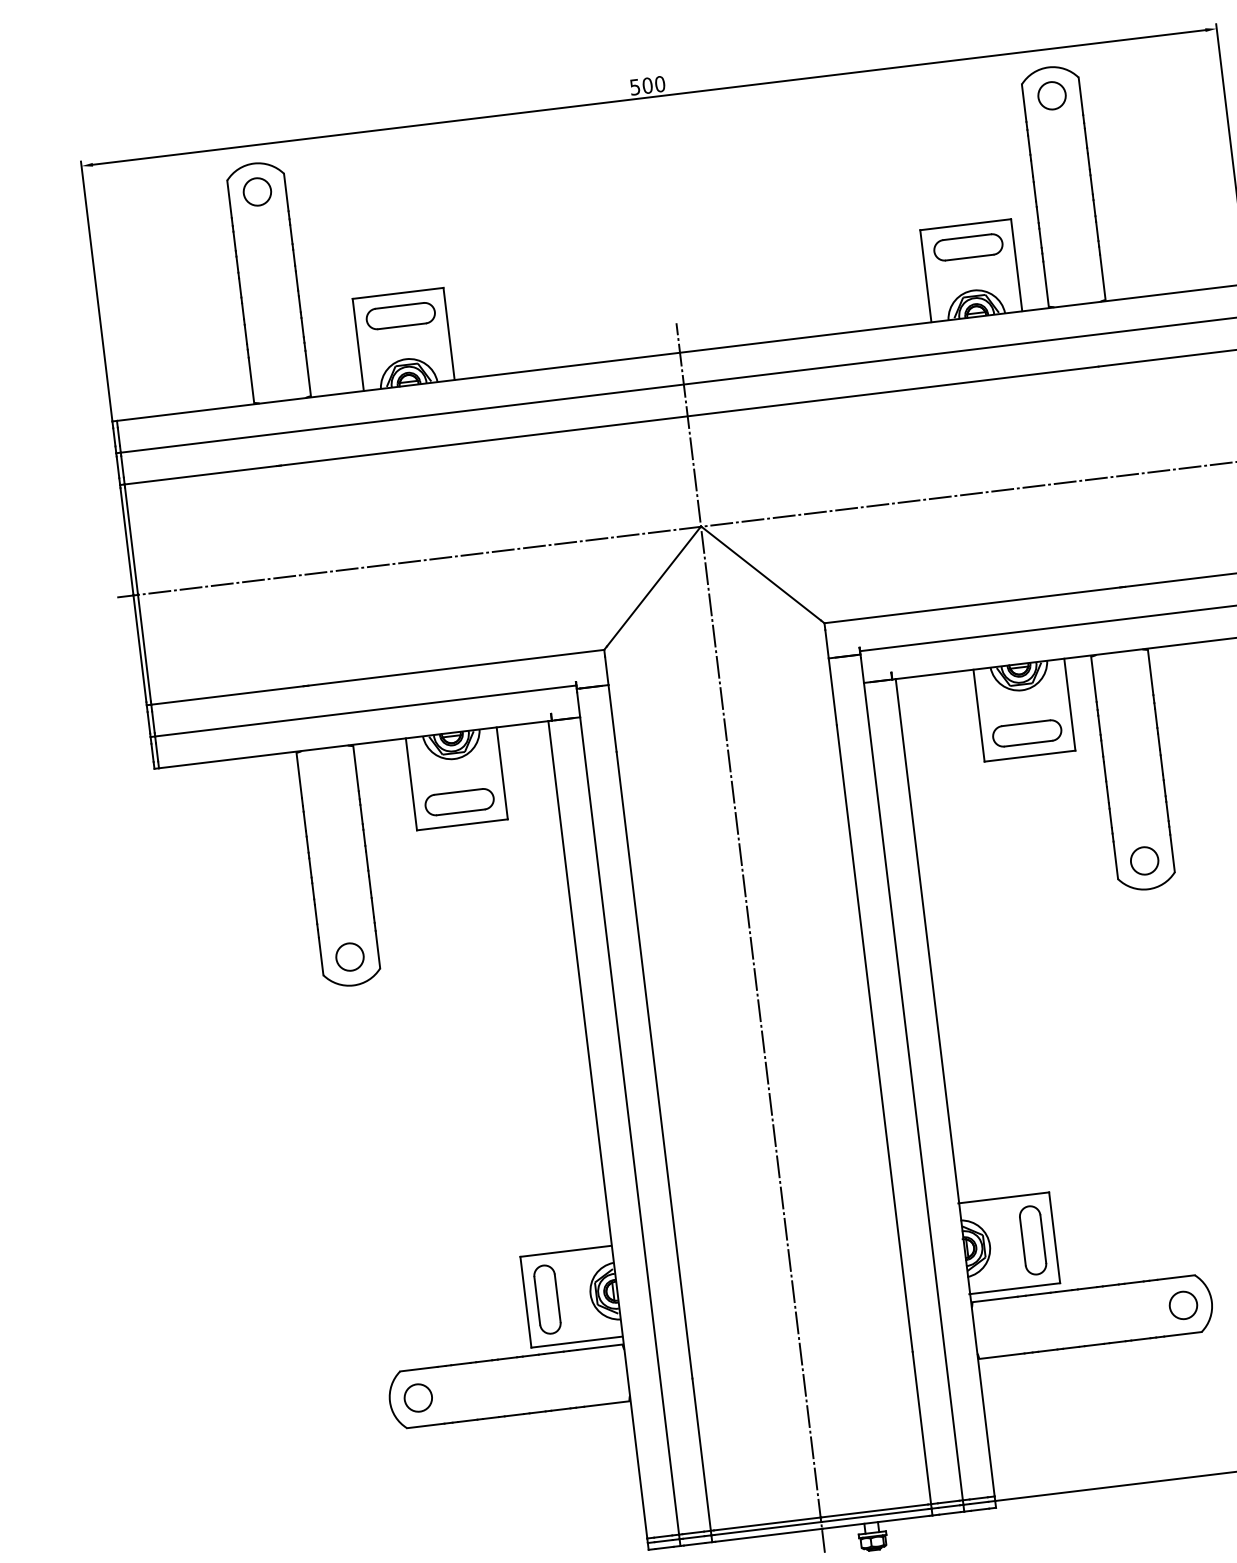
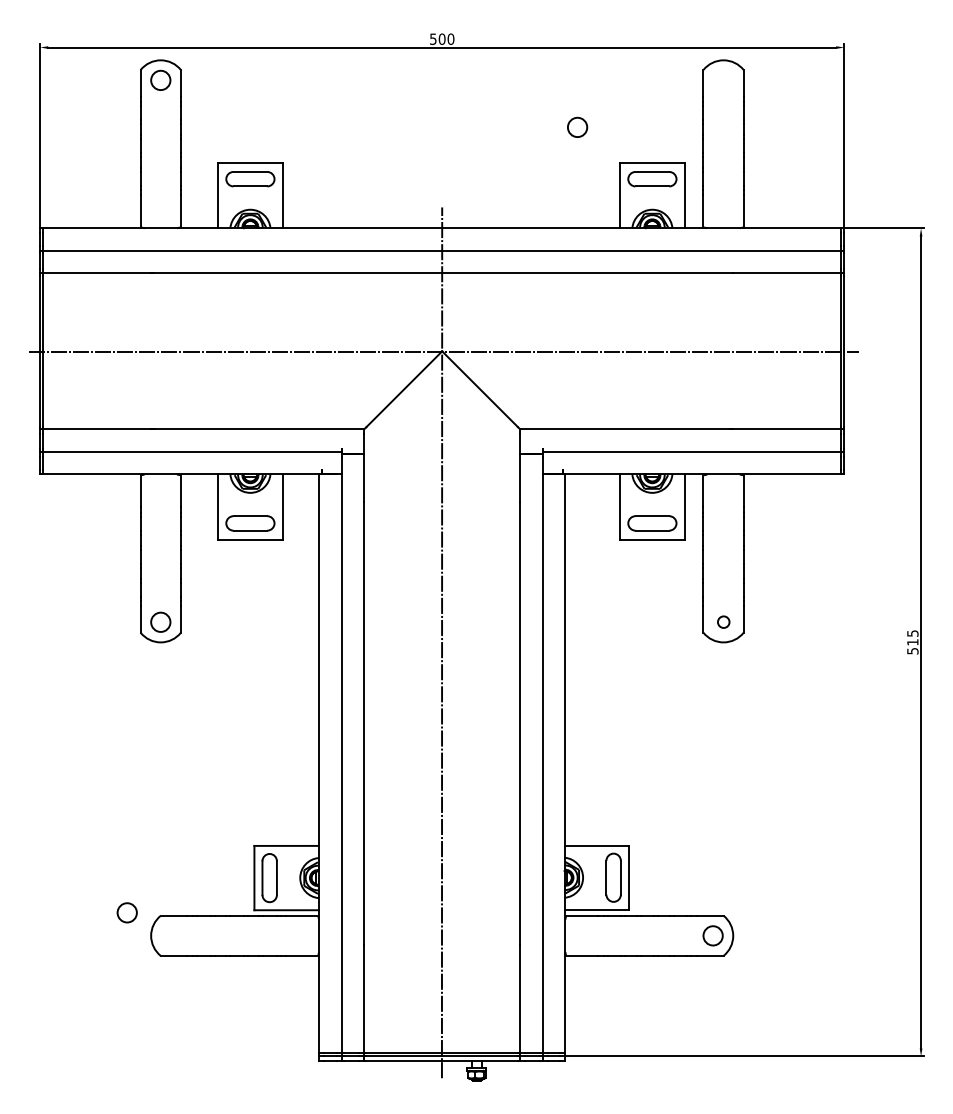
circle: (1051, 94) -> (577, 126), moved
circle: (1144, 859) -> (723, 621), size x0.6
circle: (417, 1397) -> (126, 912), moved

